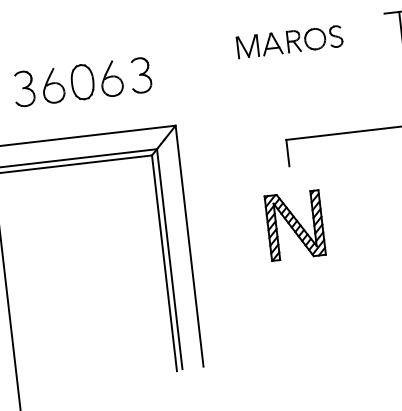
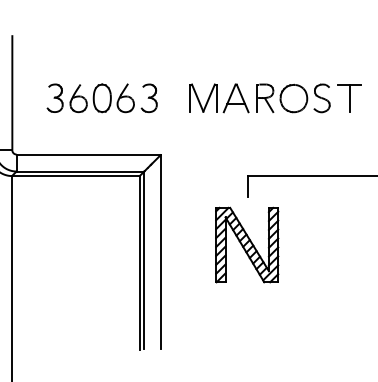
part: (289, 42) -> (259, 98), size x1.67
part: (81, 82) -> (101, 98), moved
part: (295, 224) -> (247, 244), size x1.43

